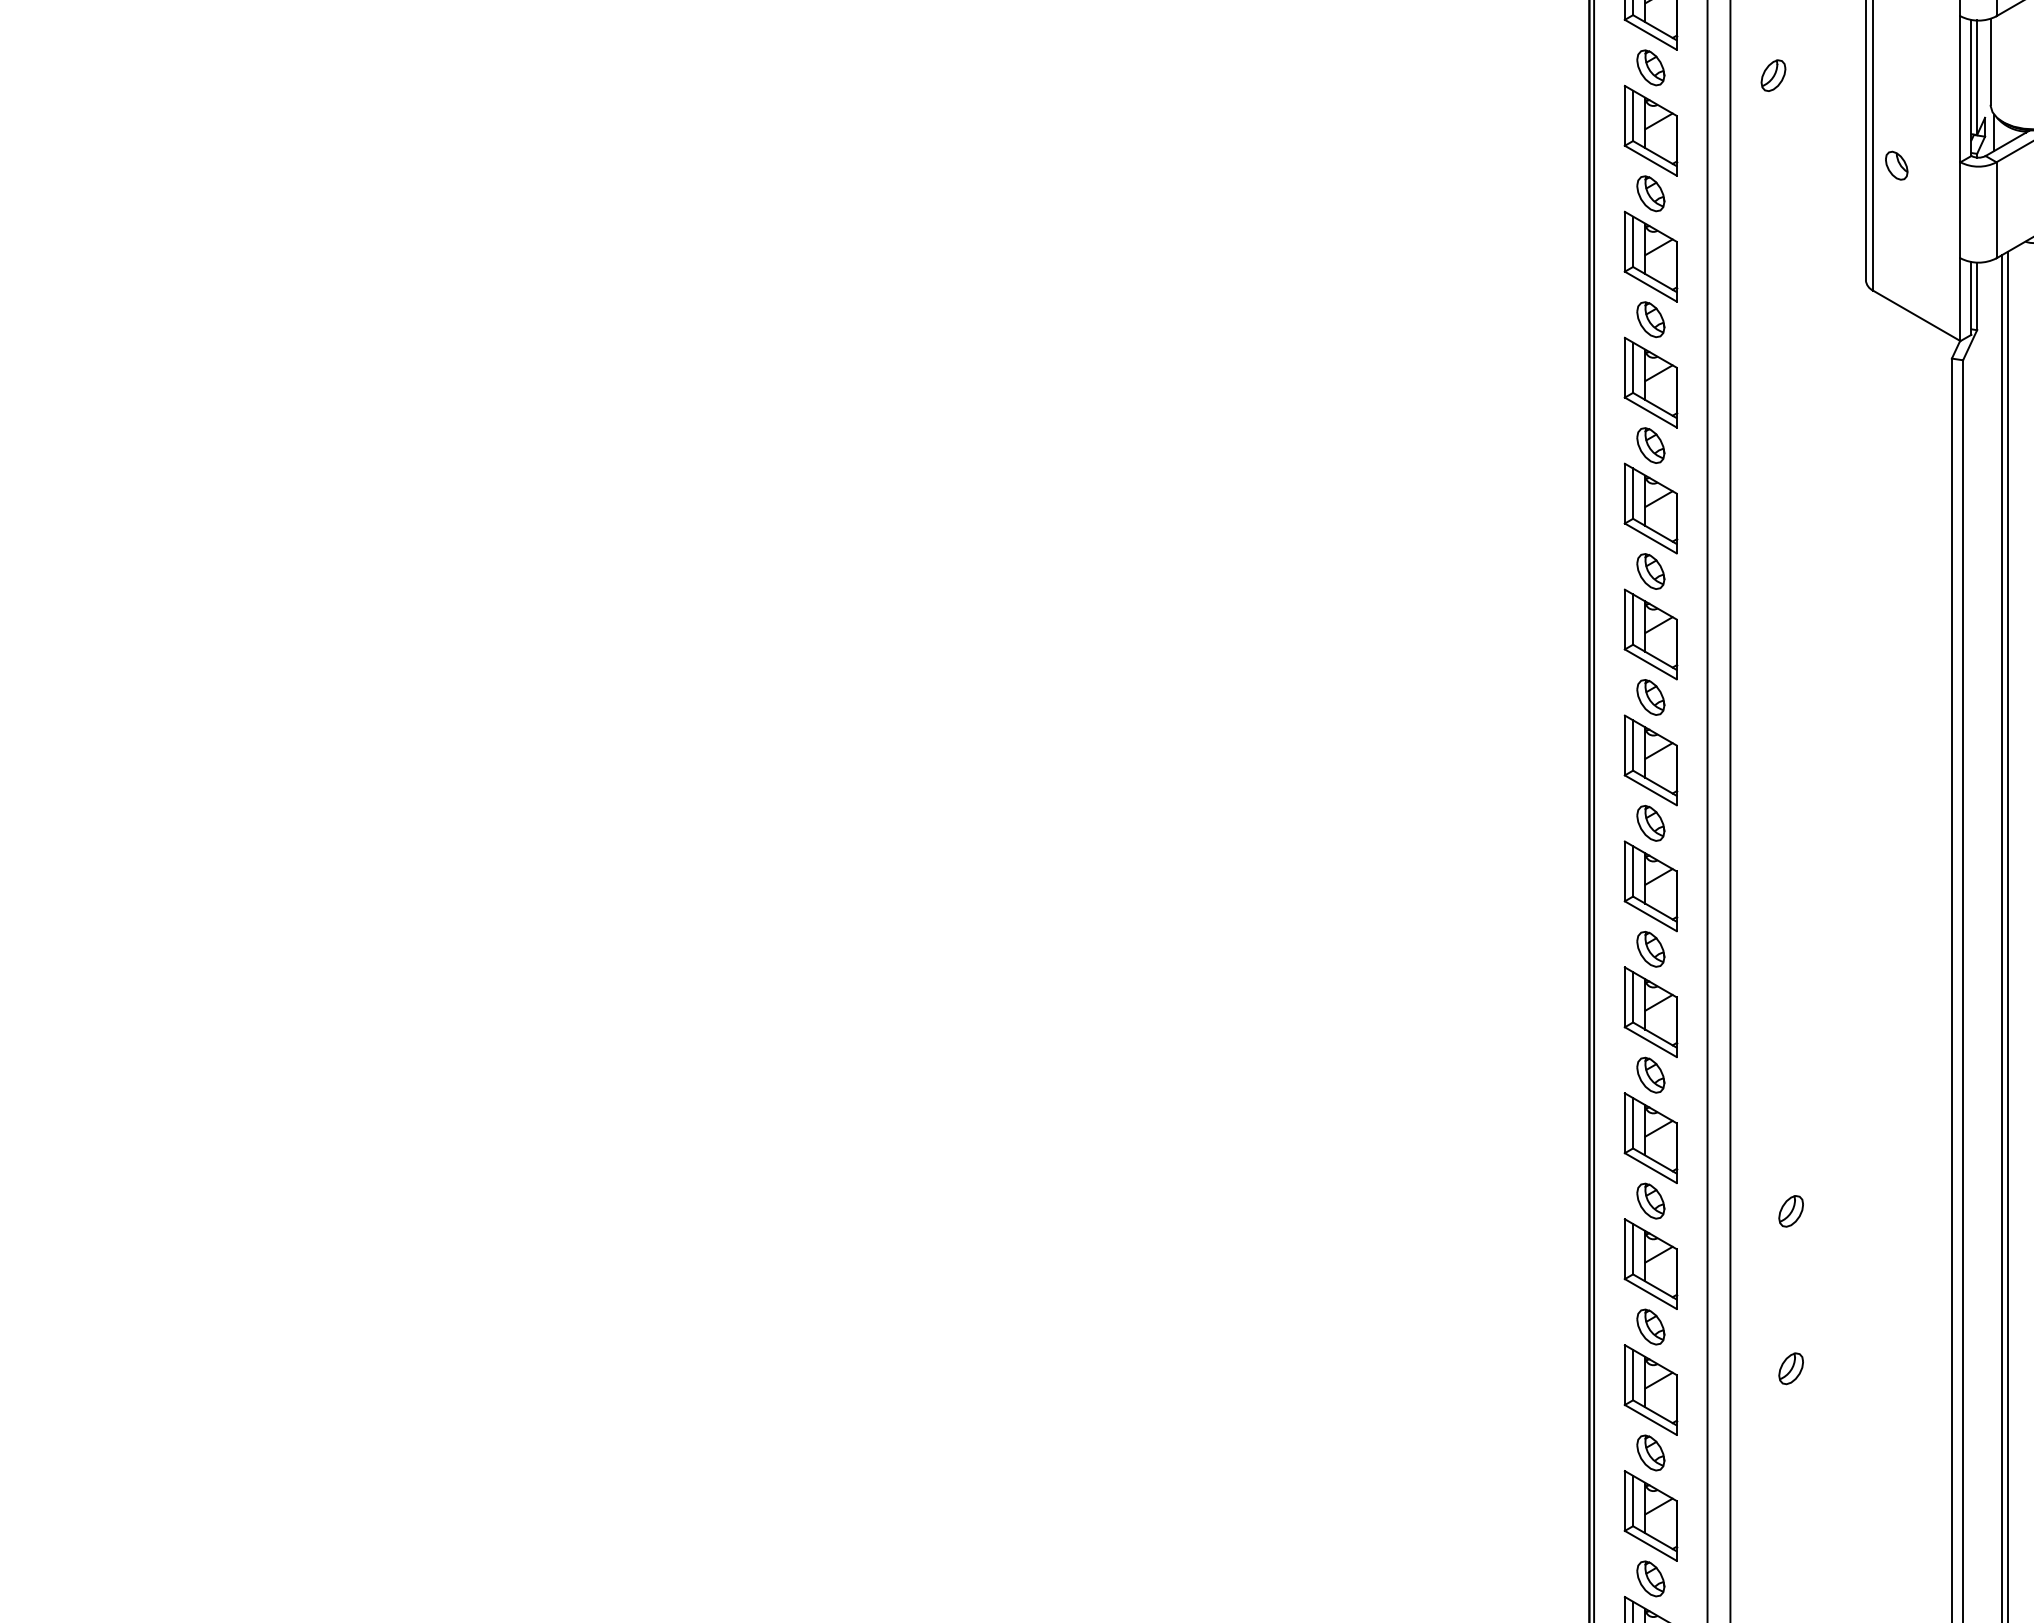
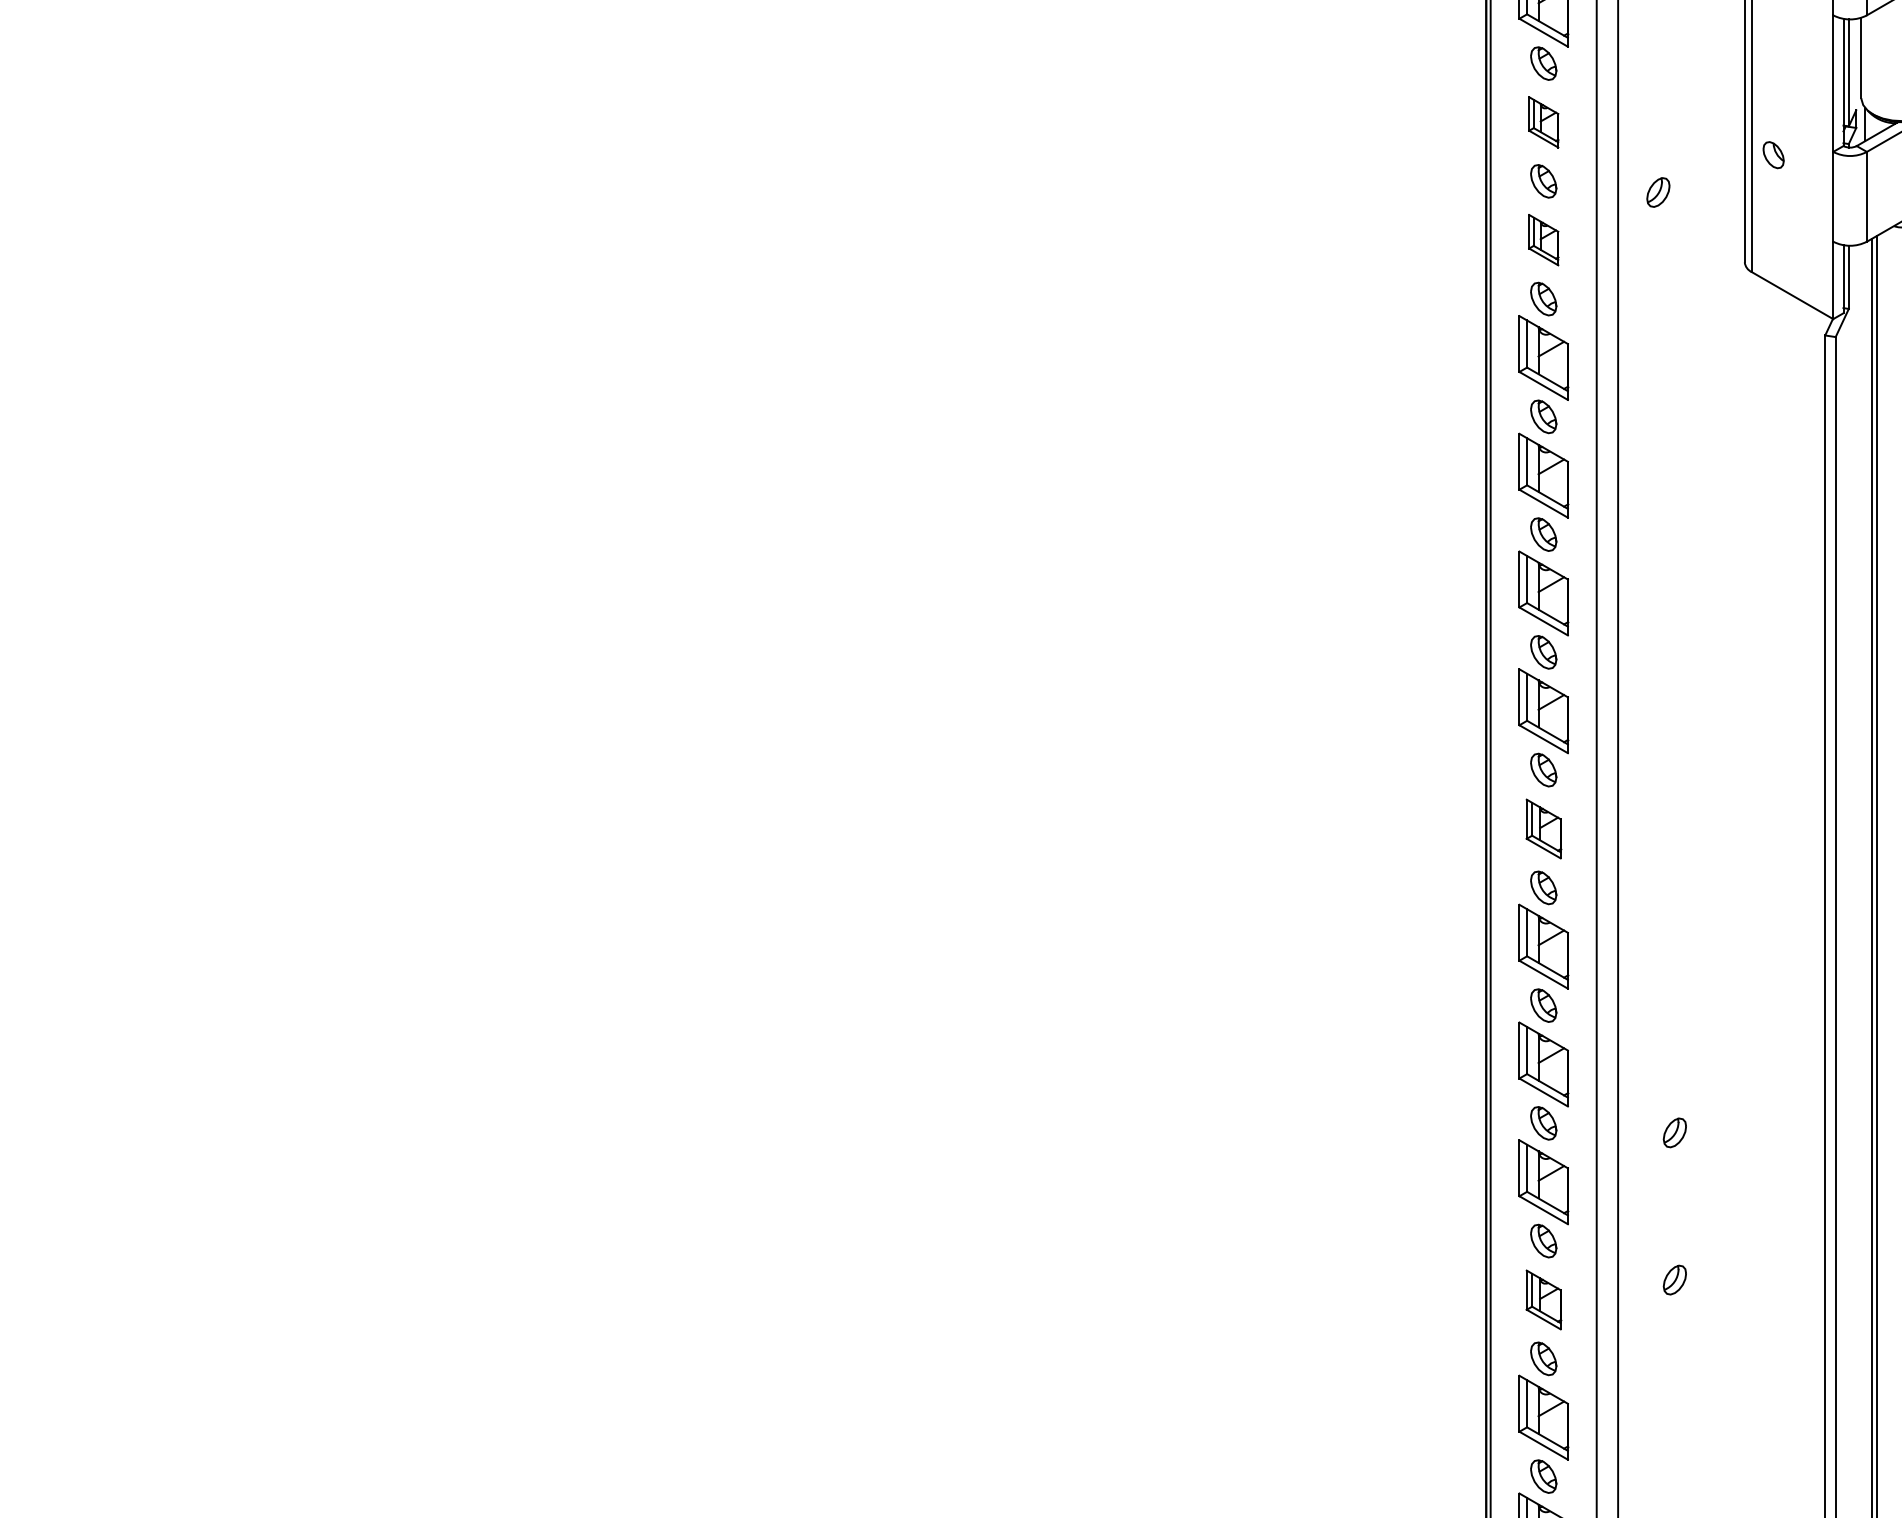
part: (1773, 75) -> (1658, 192), moved
part: (1650, 130) -> (1543, 122), size x0.6
part: (1650, 256) -> (1543, 240), size x0.6
part: (1650, 886) -> (1543, 829), size x0.7
part: (1650, 1389) -> (1543, 1299), size x0.7

